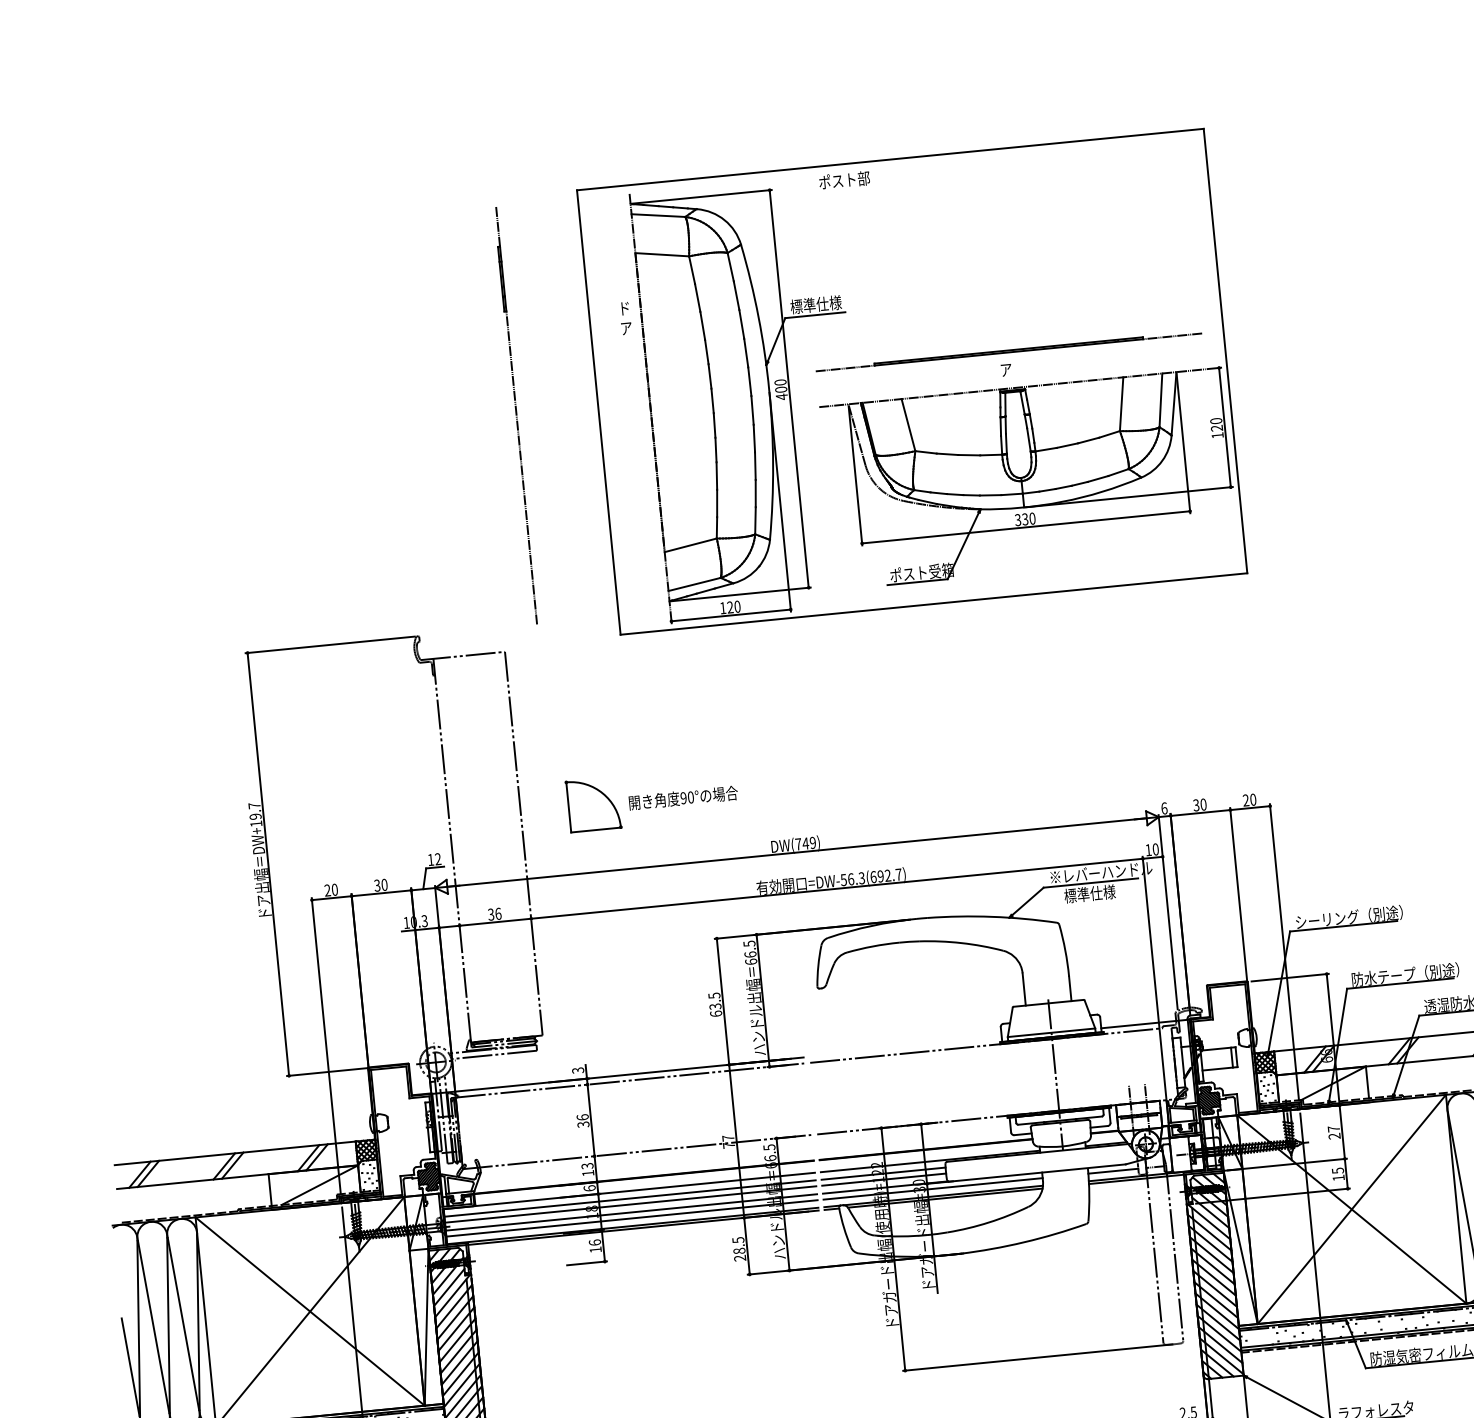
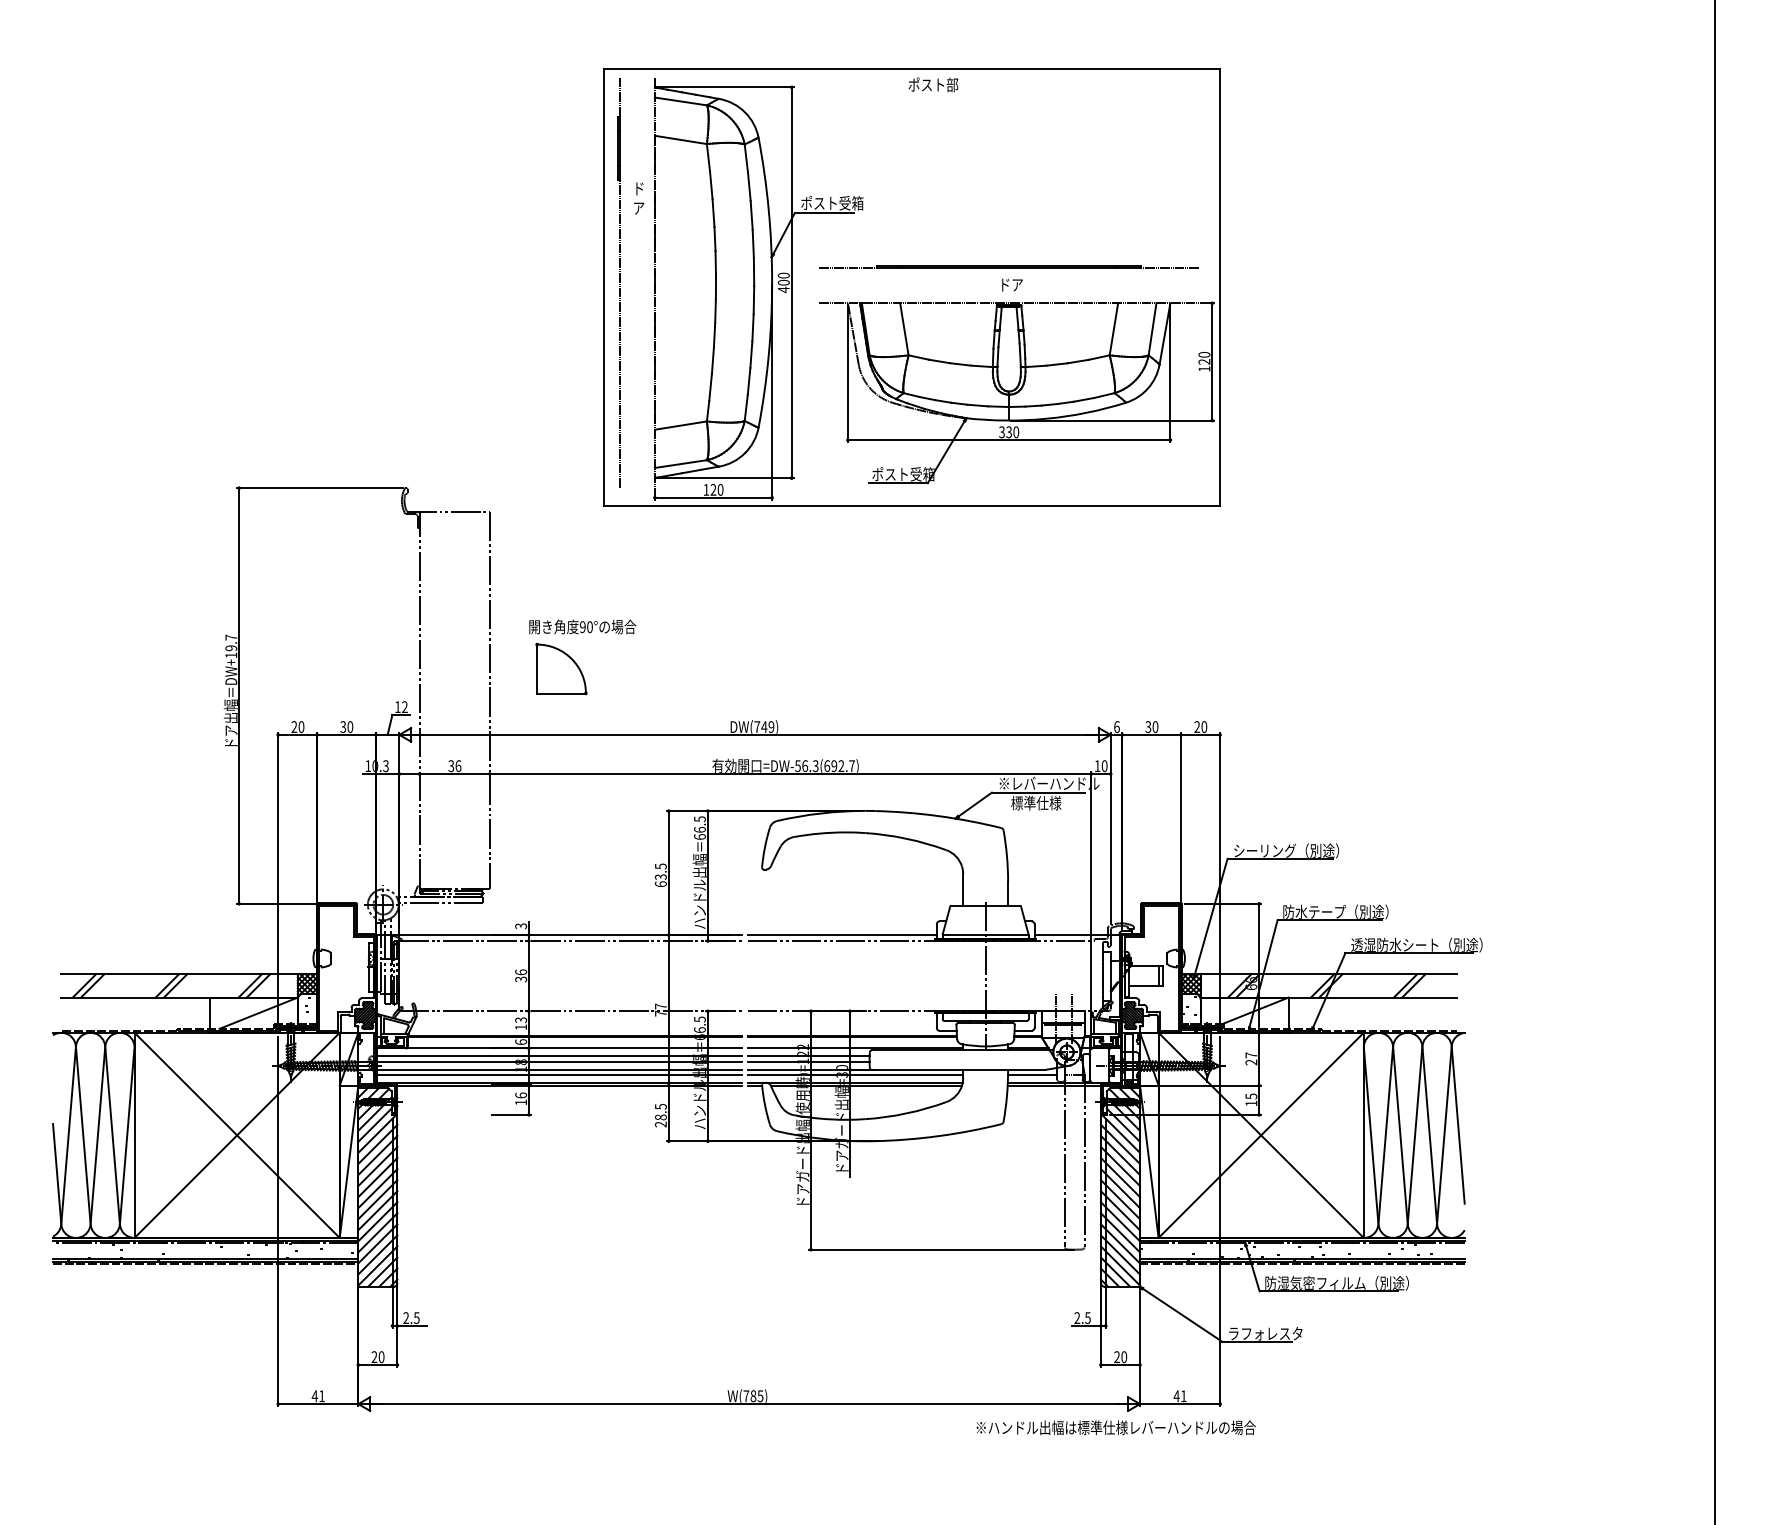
text: (844, 179) -> (933, 84), moved
text: (821, 303) -> (831, 202), 標準仕様 -> ポスト受箱
text: (1012, 368) -> (1011, 284), ア -> ドア
part: (515, 415) -> (618, 282), moved
text: (683, 797) -> (582, 626), moved
line: (904, 1047) -> (841, 935), added

